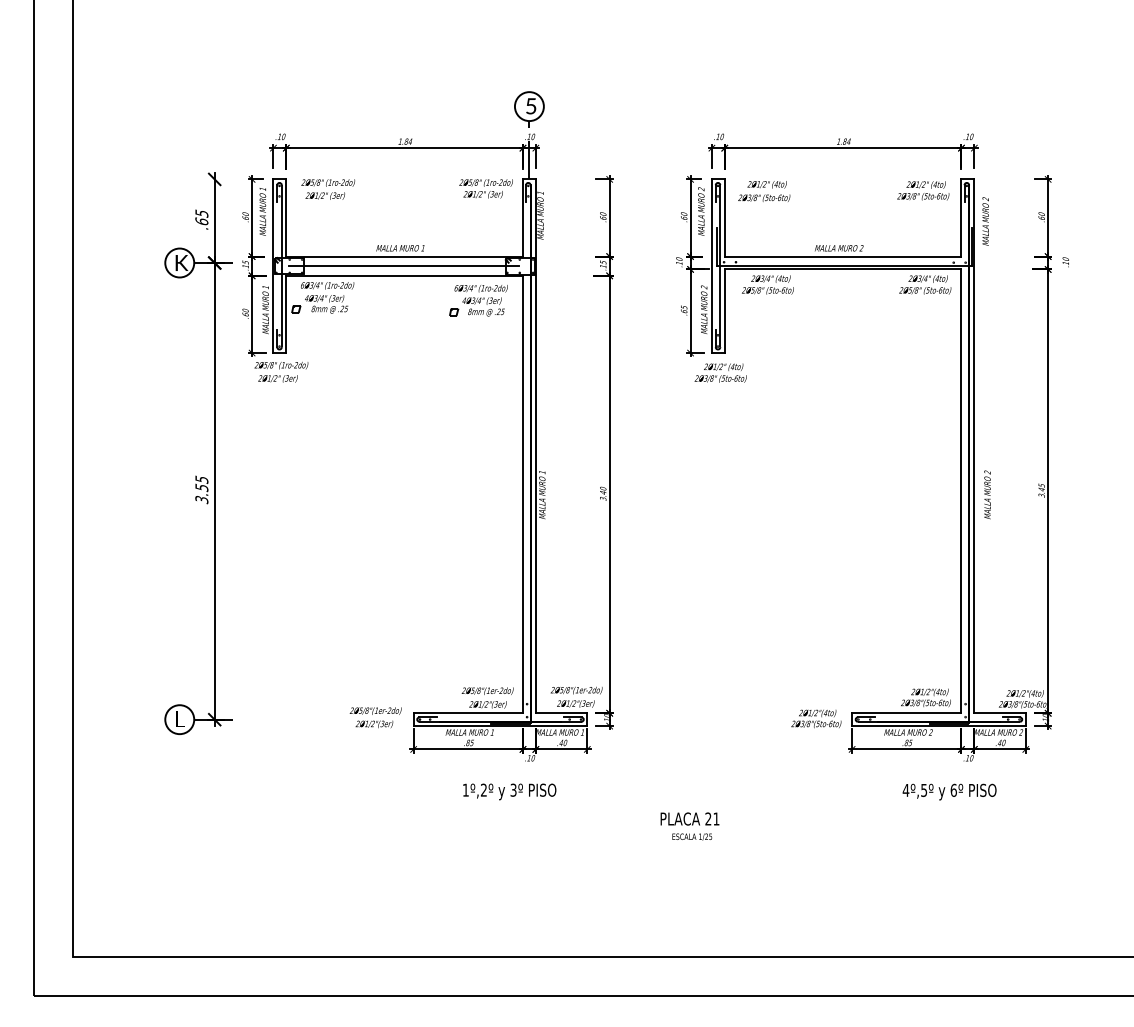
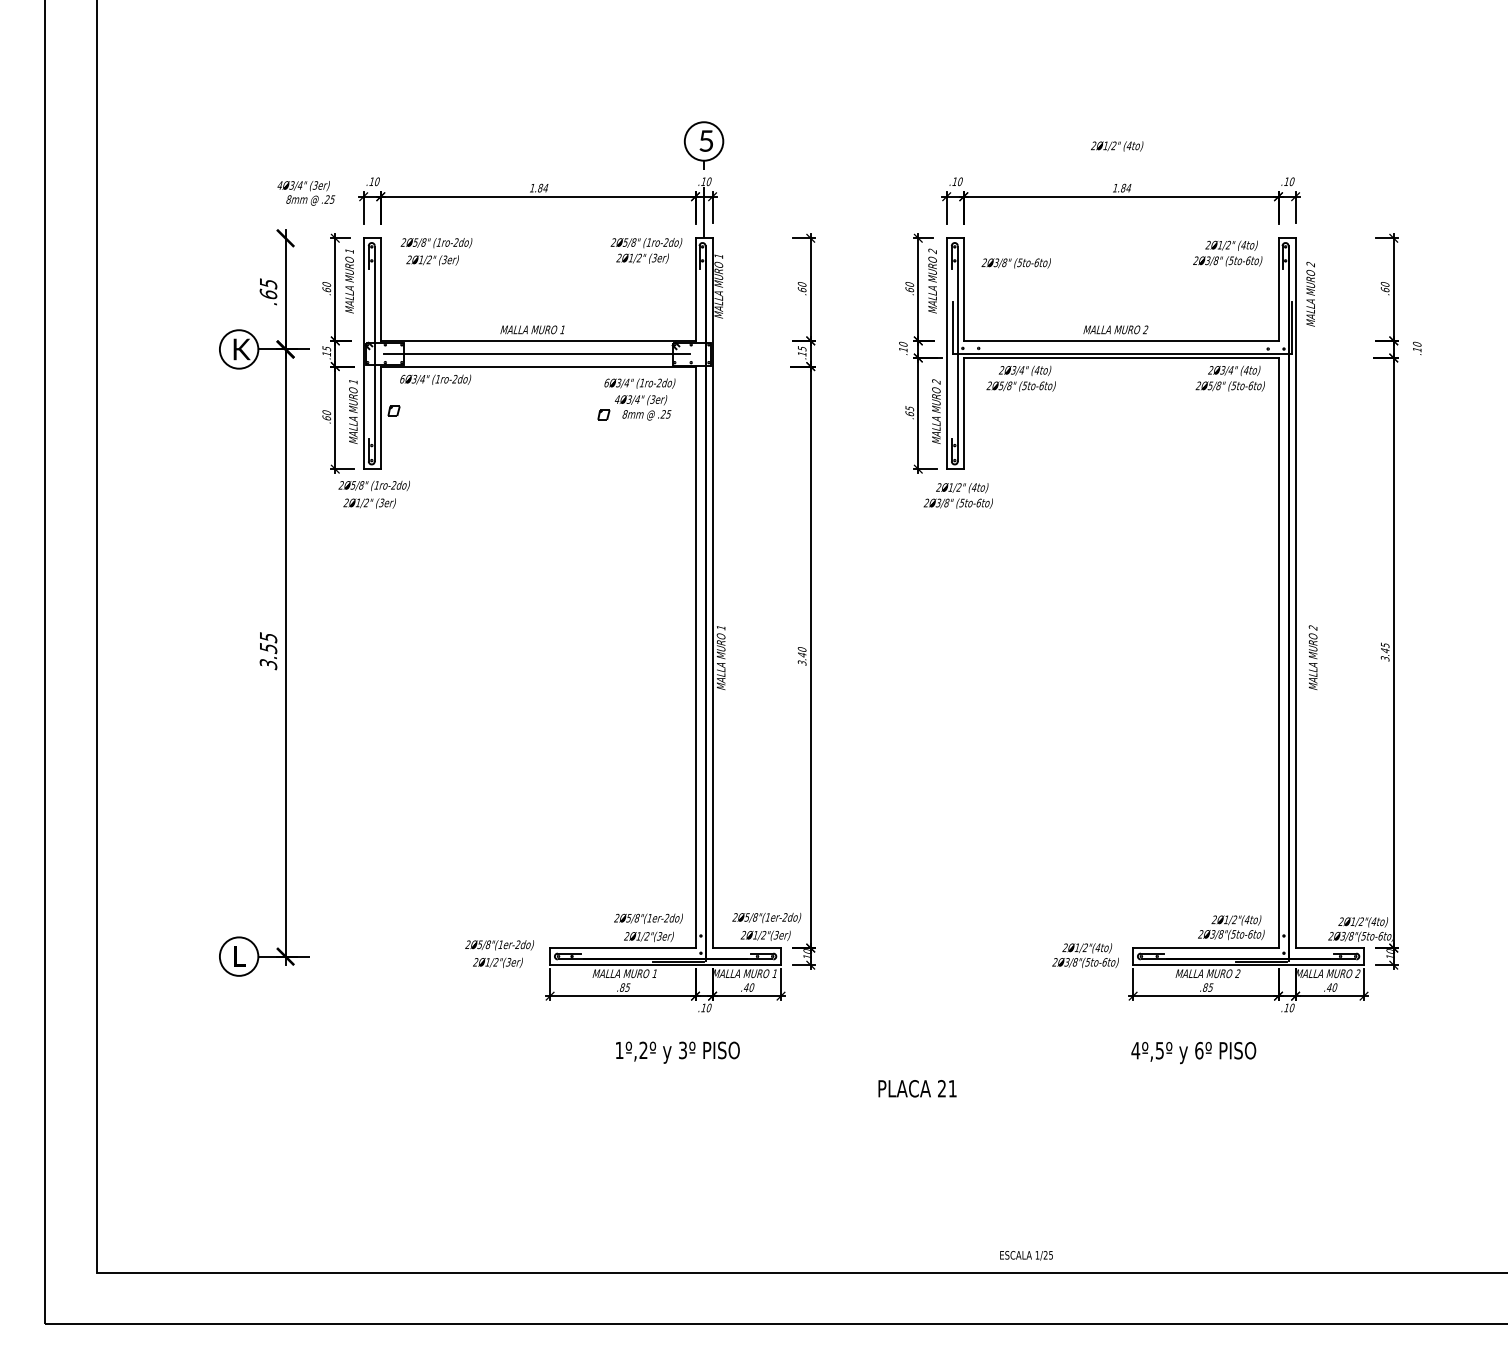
text: (767, 184) -> (1117, 146), moved
text: (326, 304) -> (306, 193), moved
text: (949, 792) -> (1193, 1053), moved
text: (692, 836) -> (1026, 1255), moved

